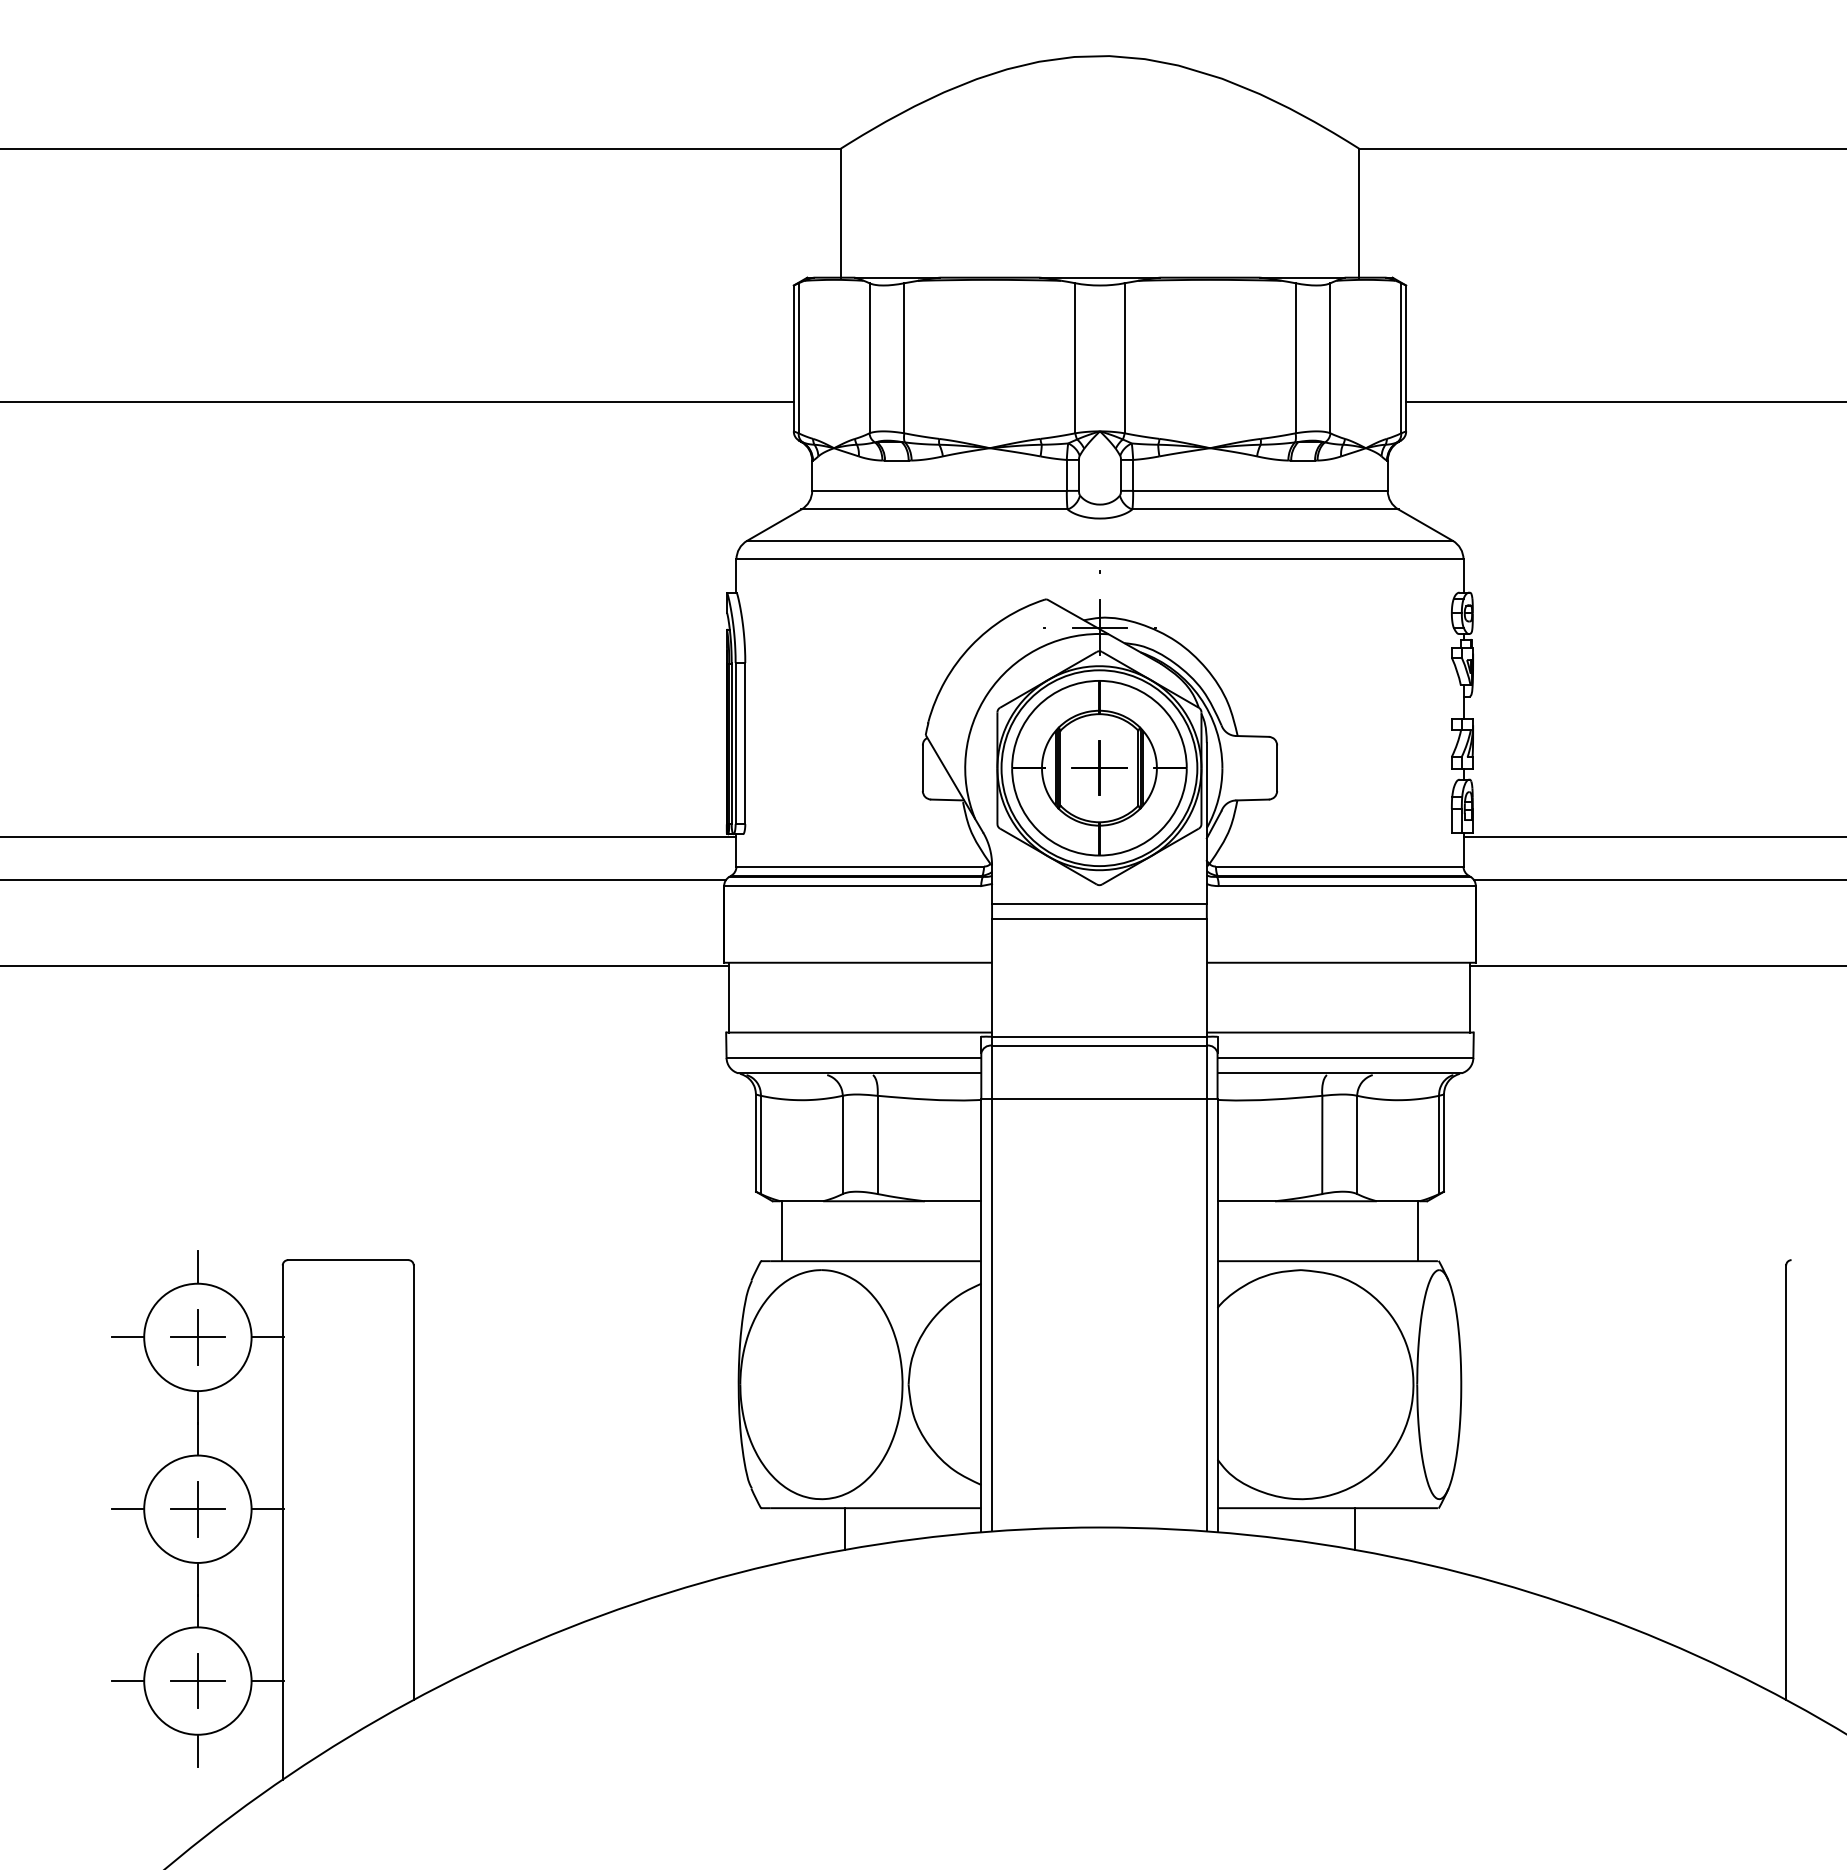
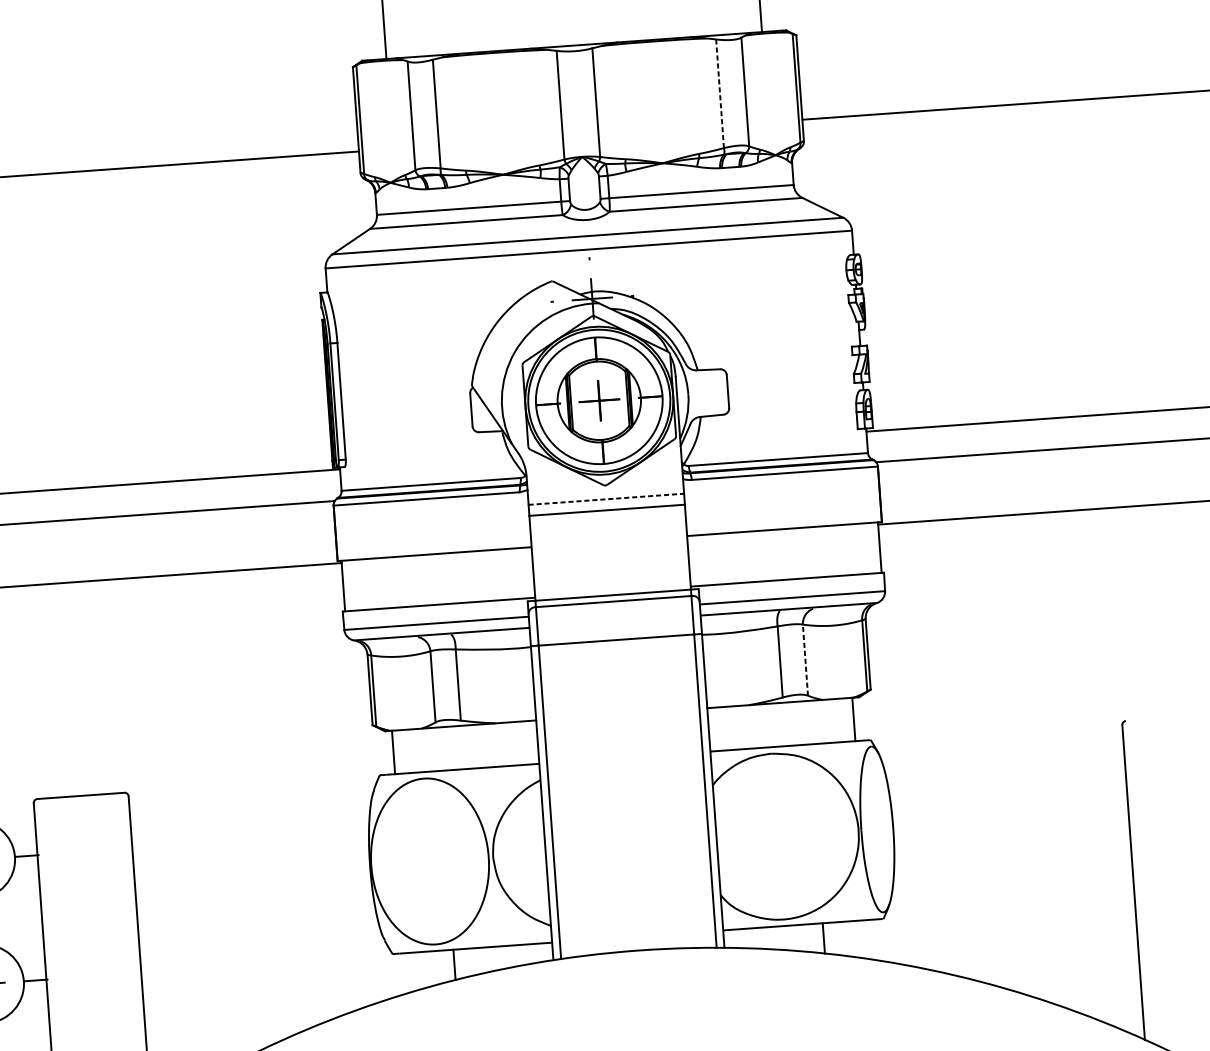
line: (1295, 357) -> (719, 93), solid -> dashed
line: (1099, 904) -> (606, 499), solid -> dashed
line: (1357, 1144) -> (805, 659), solid -> dashed

